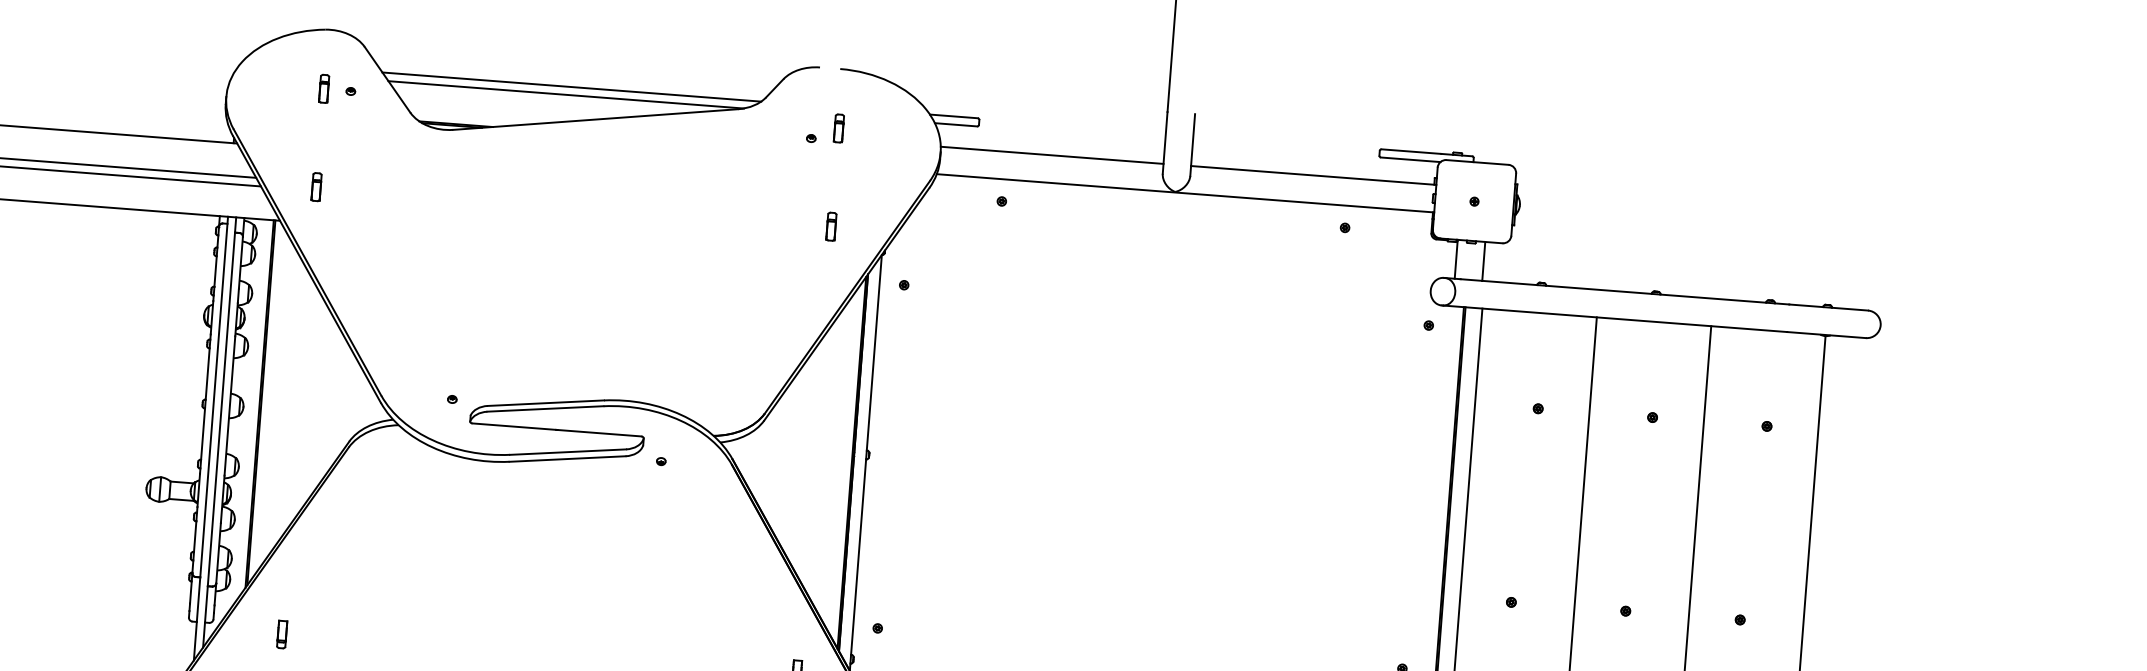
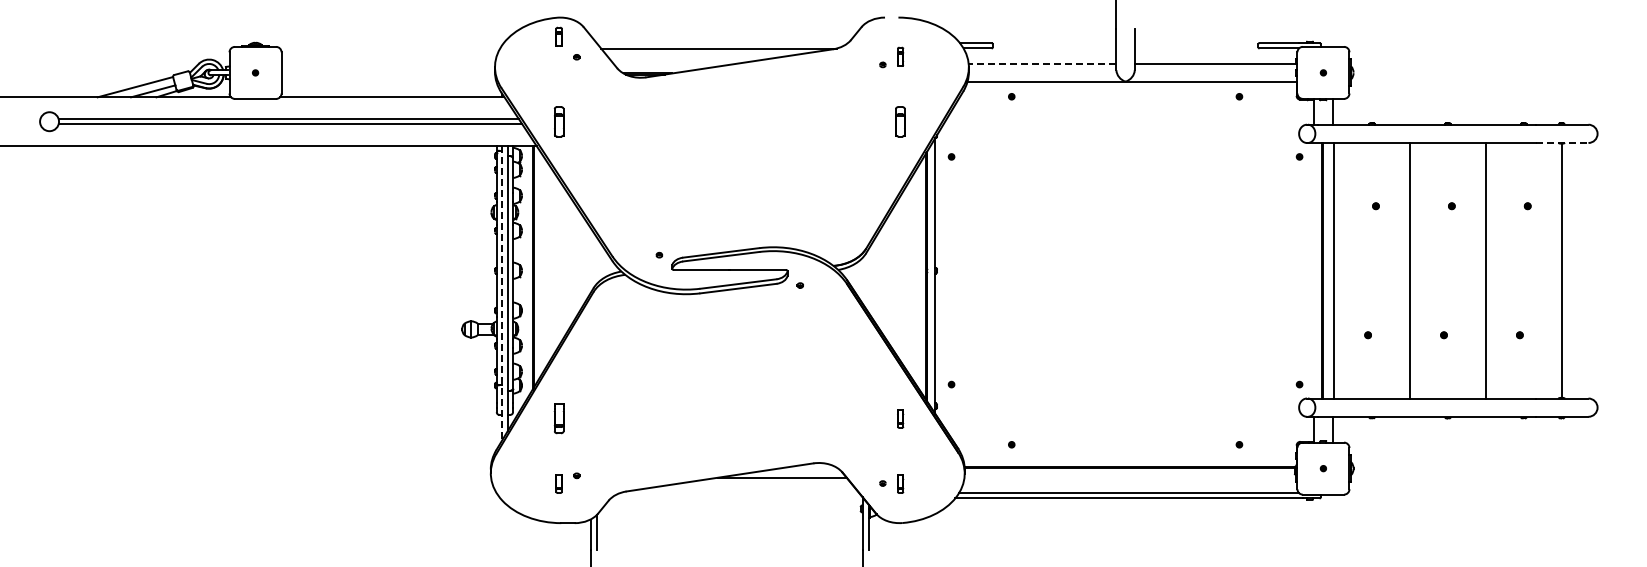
line: (572, 87) -> (722, 43), removed
part: (323, 88) -> (558, 36), moved
line: (1052, 154) -> (1042, 63), solid -> dashed
part: (315, 187) -> (558, 122), size x1.6
part: (831, 227) -> (900, 122), size x1.6
line: (1826, 334) -> (1562, 142), solid -> dashed
line: (211, 439) -> (502, 293), solid -> dashed
part: (281, 633) -> (558, 418), size x1.6

